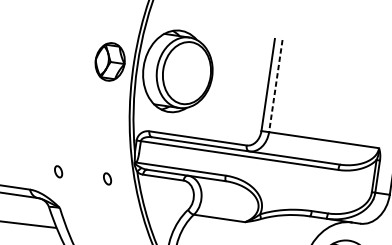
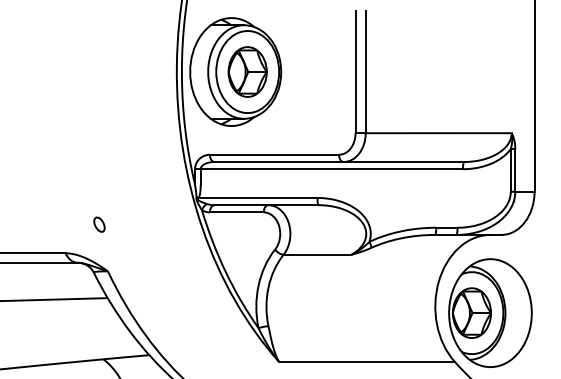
part: (110, 61) -> (247, 71), moved
line: (275, 86) -> (365, 72), dashed -> solid
part: (107, 178) -> (164, 224), removed

